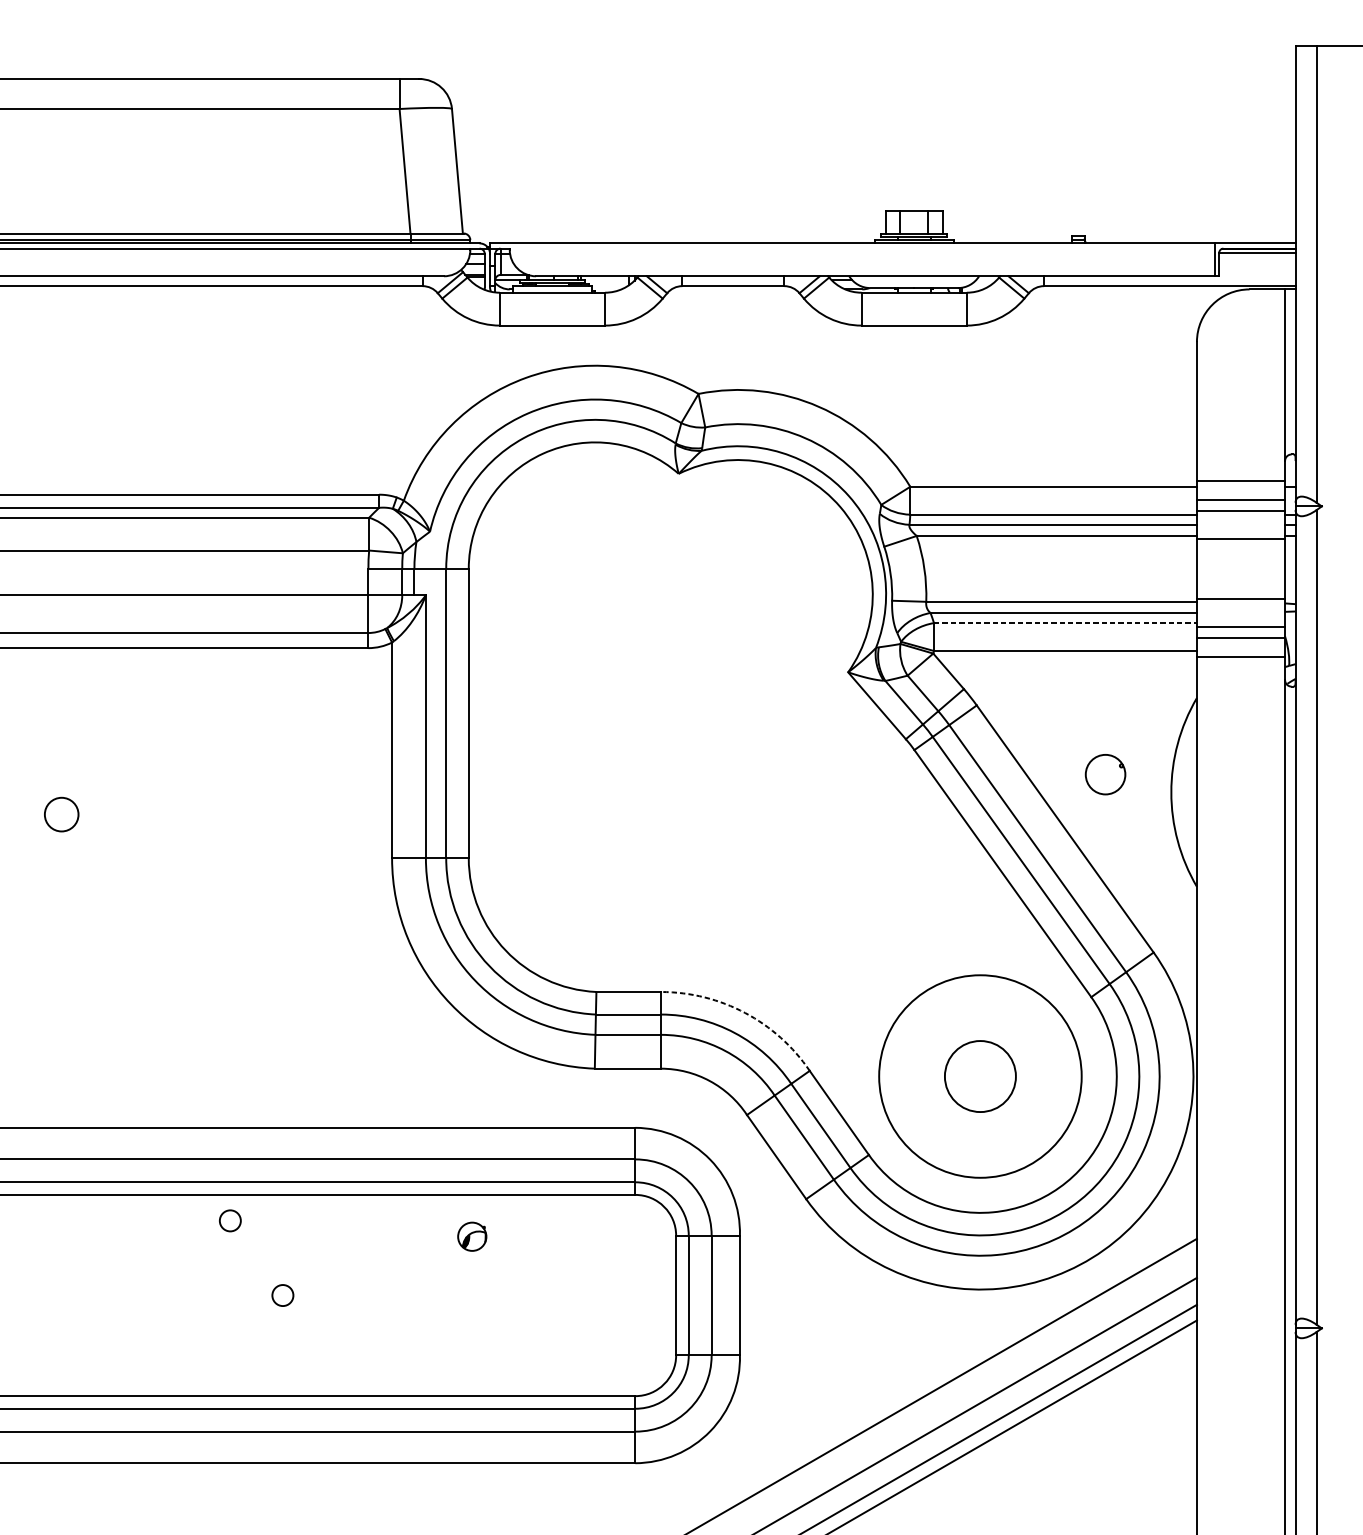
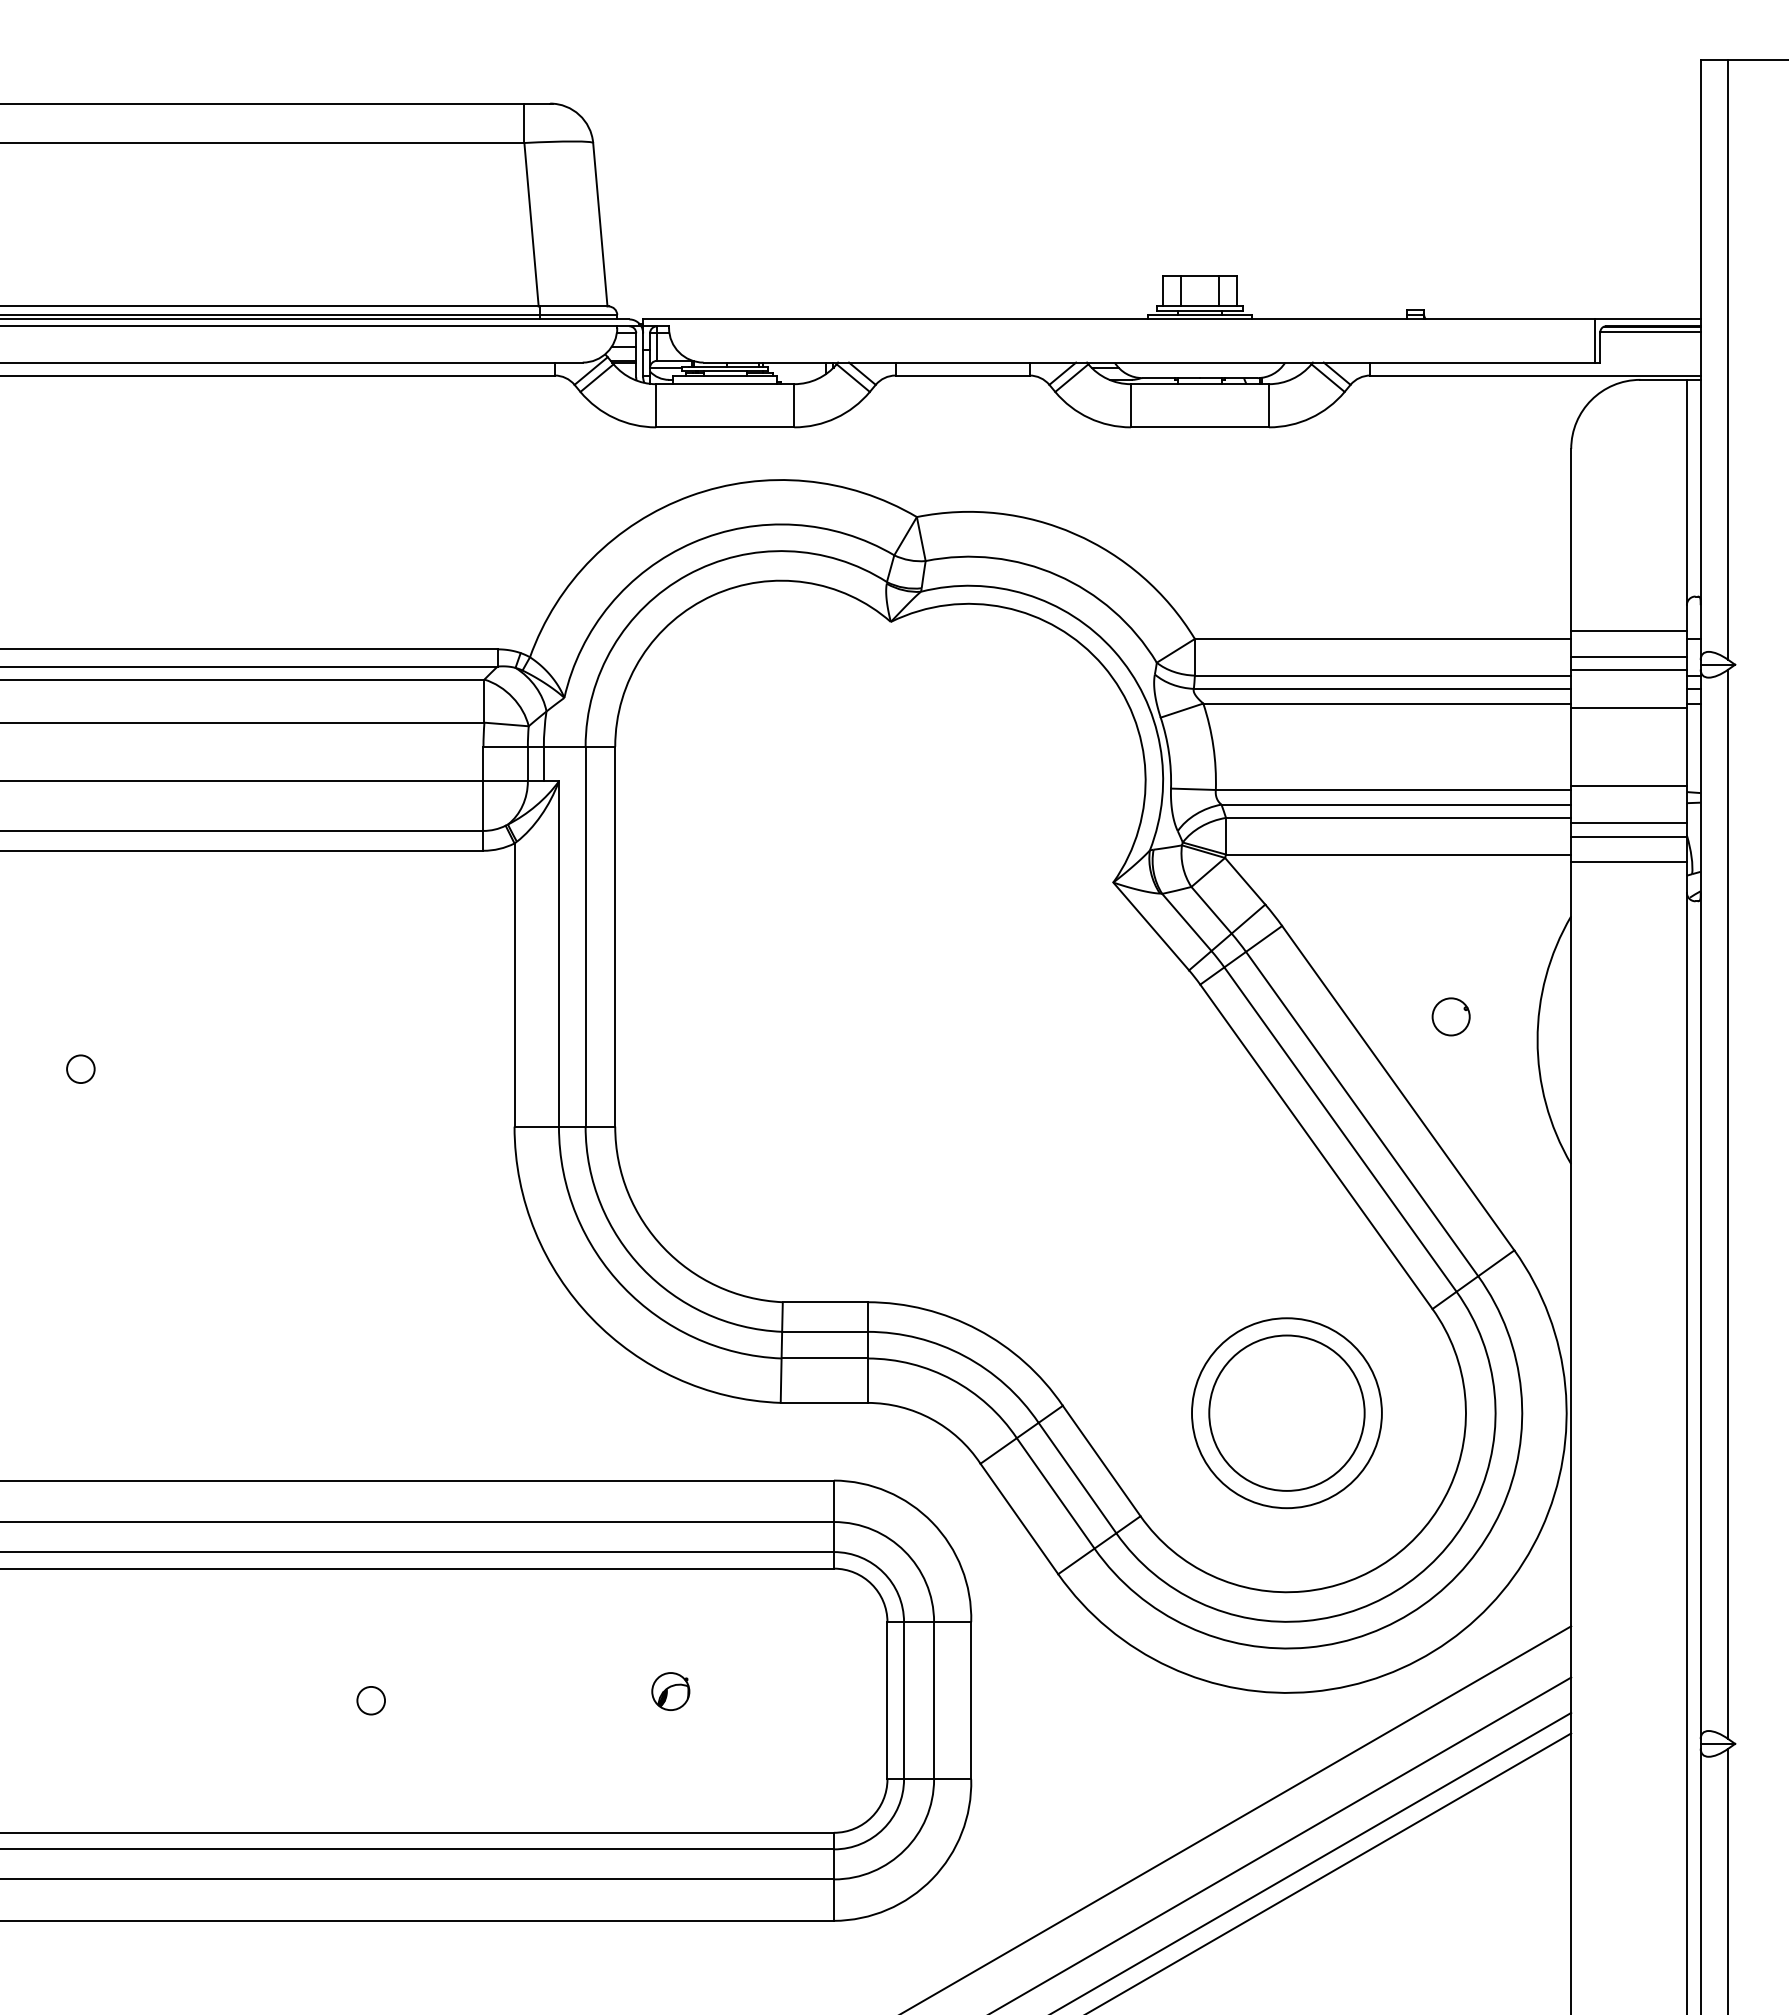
line: (1065, 622) -> (1398, 817), dashed -> solid
part: (1105, 774) -> (1450, 1016), size x0.71
circle: (61, 813) -> (80, 1068), size x0.62
arc: (745, 1012) -> (978, 1329), dashed -> solid
circle: (980, 1075) -> (1286, 1412), size x1.67
circle: (980, 1076) -> (1286, 1413), size x0.71
circle: (229, 1220) -> (301, 1602), removed
part: (472, 1236) -> (670, 1691), moved

